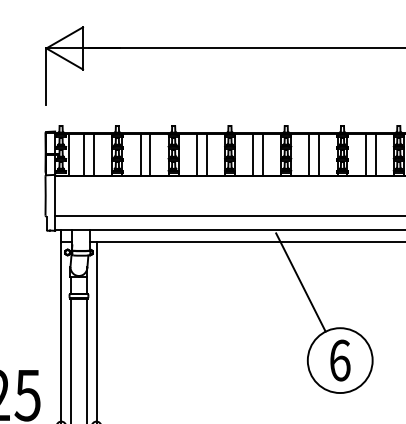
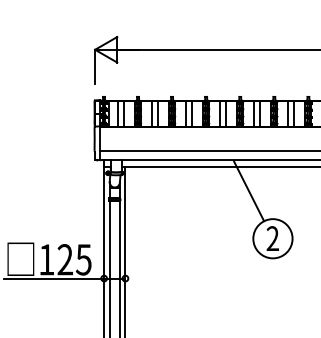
text: (339, 360) -> (272, 238), 6 -> 2

